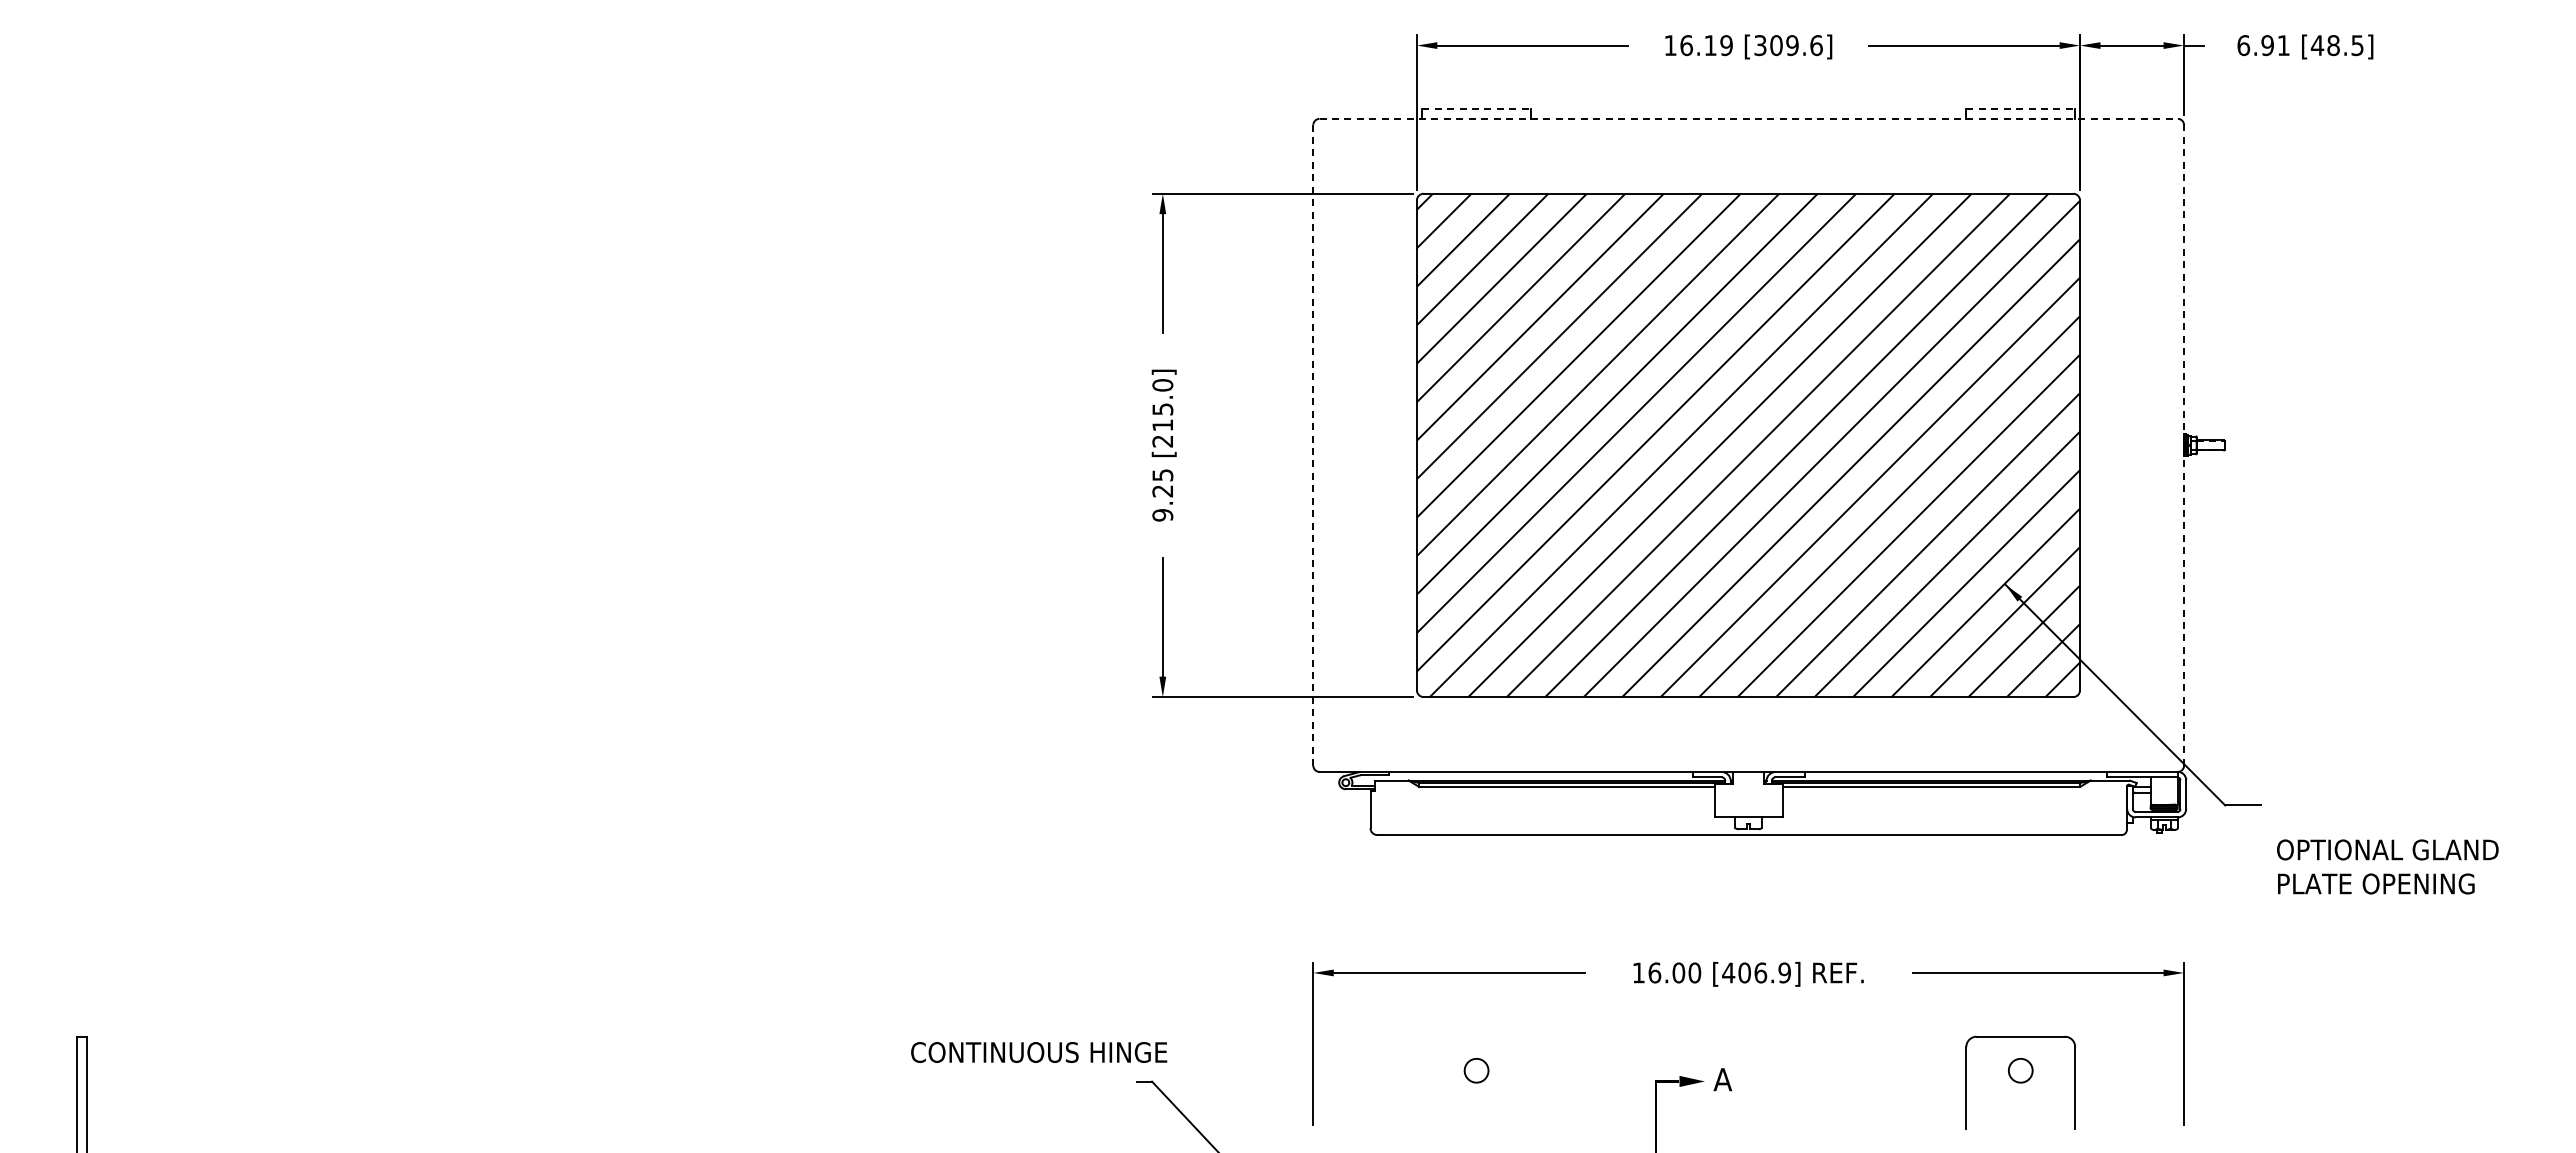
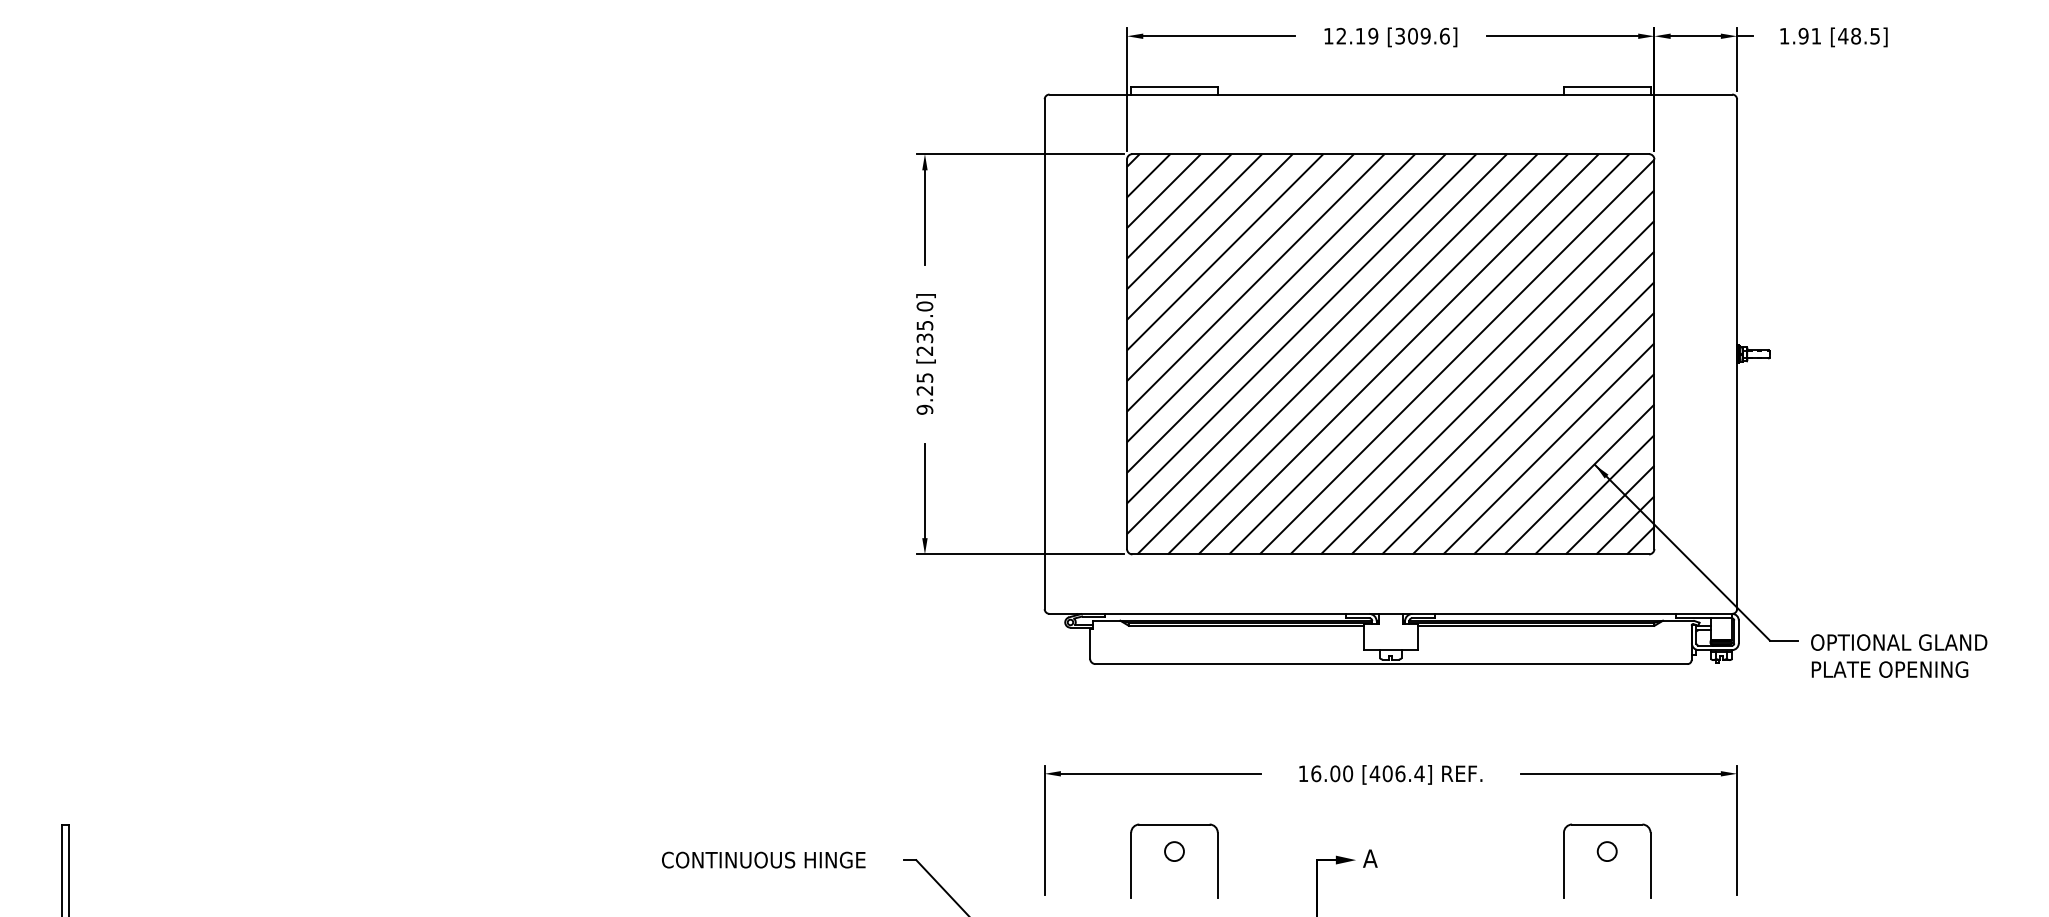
text: (1686, 45) -> (1341, 36), 16.19 -> 12.19
text: (2243, 45) -> (1784, 36), 6.91 -> 1.91
line: (1477, 109) -> (1175, 87), dashed -> solid
line: (2021, 109) -> (1607, 87), dashed -> solid
line: (1749, 118) -> (1391, 94), dashed -> solid
text: (1162, 425) -> (924, 338), [215.0] -> [235.0]
line: (2184, 444) -> (1737, 353), dashed -> solid
line: (1313, 445) -> (1044, 354), dashed -> solid
text: (2387, 866) -> (1898, 655), moved
text: (1784, 972) -> (1419, 773), [406.9] -> [406.4]
part: (1476, 1037) -> (1174, 825), added
text: (1039, 1052) -> (764, 860), moved

